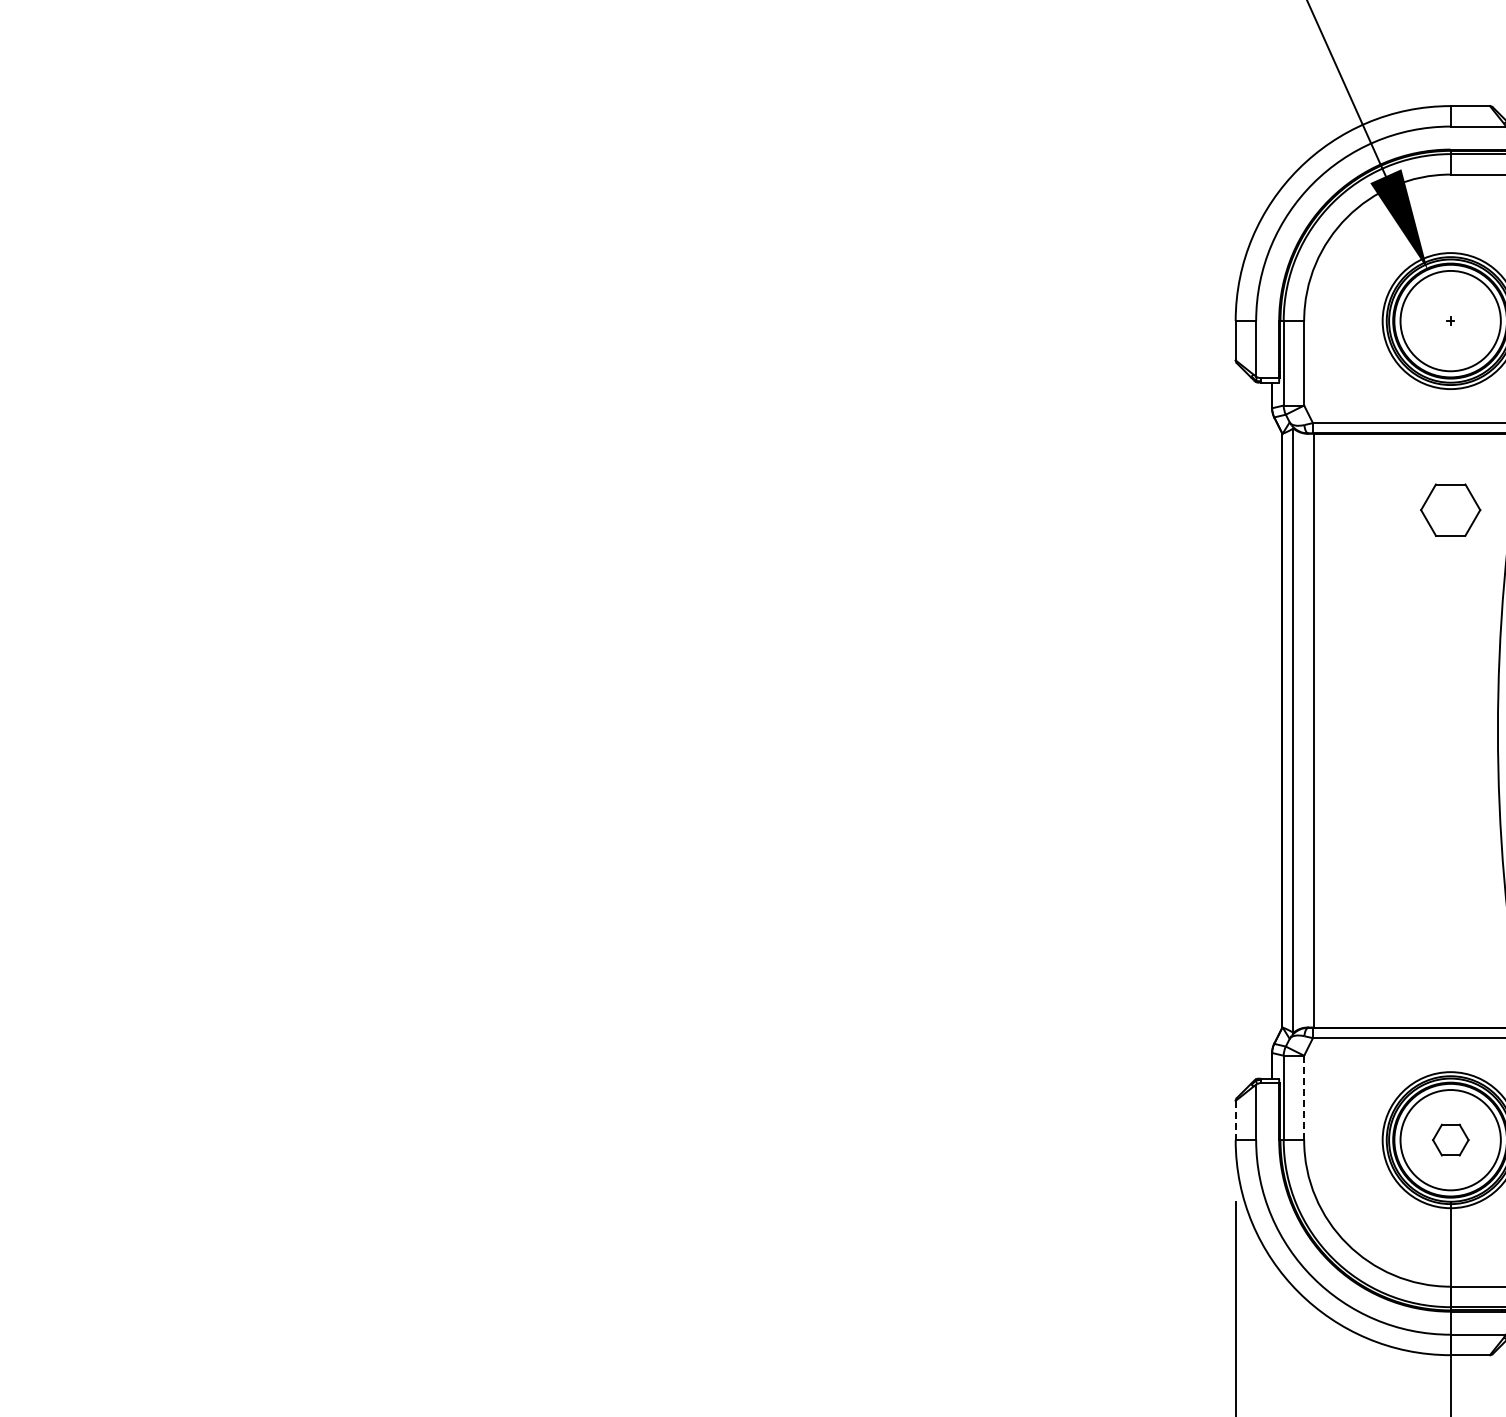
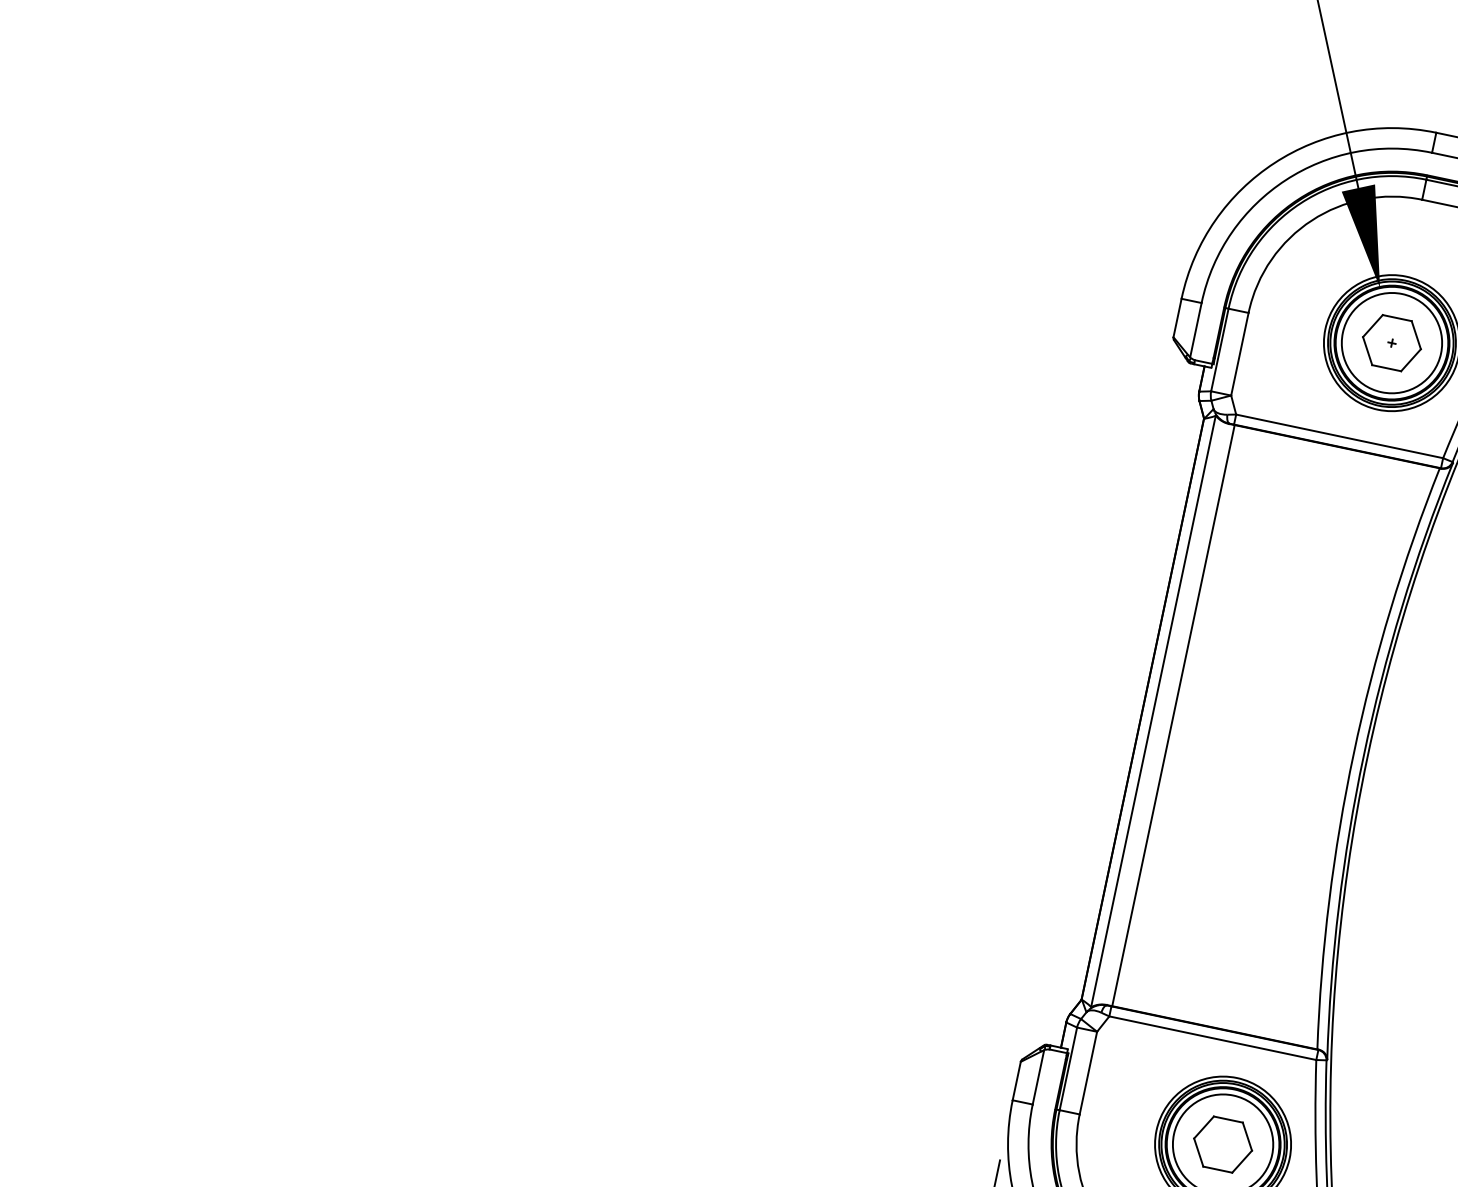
part: (1450, 509) -> (1391, 342), moved
line: (1304, 1097) -> (1088, 1072), dashed -> solid
line: (1235, 1120) -> (1016, 1080), dashed -> solid
part: (1450, 1139) -> (1223, 1143), size x1.67

